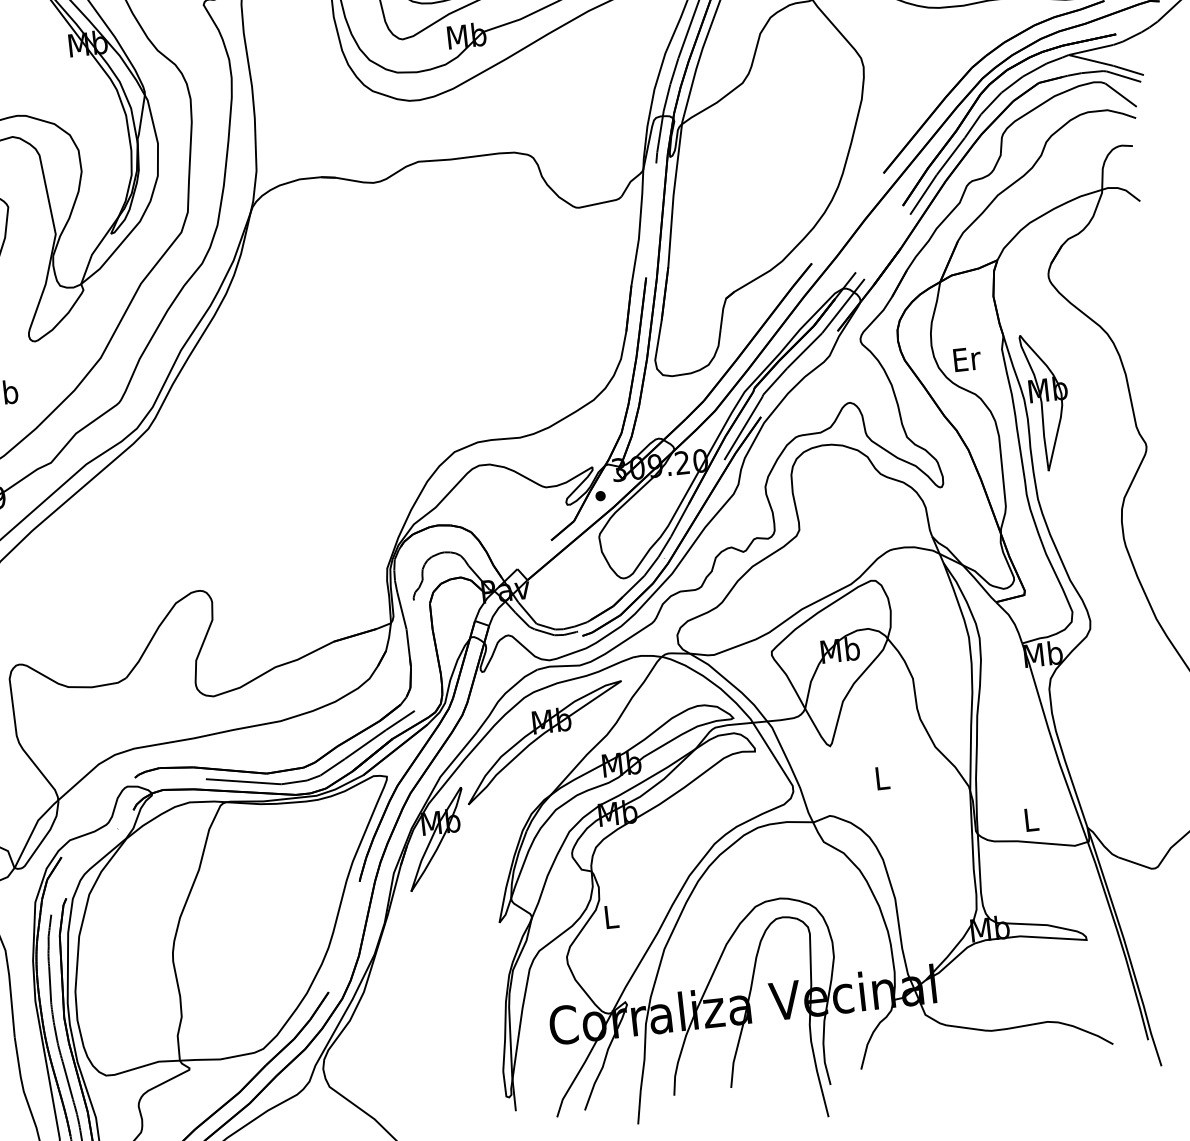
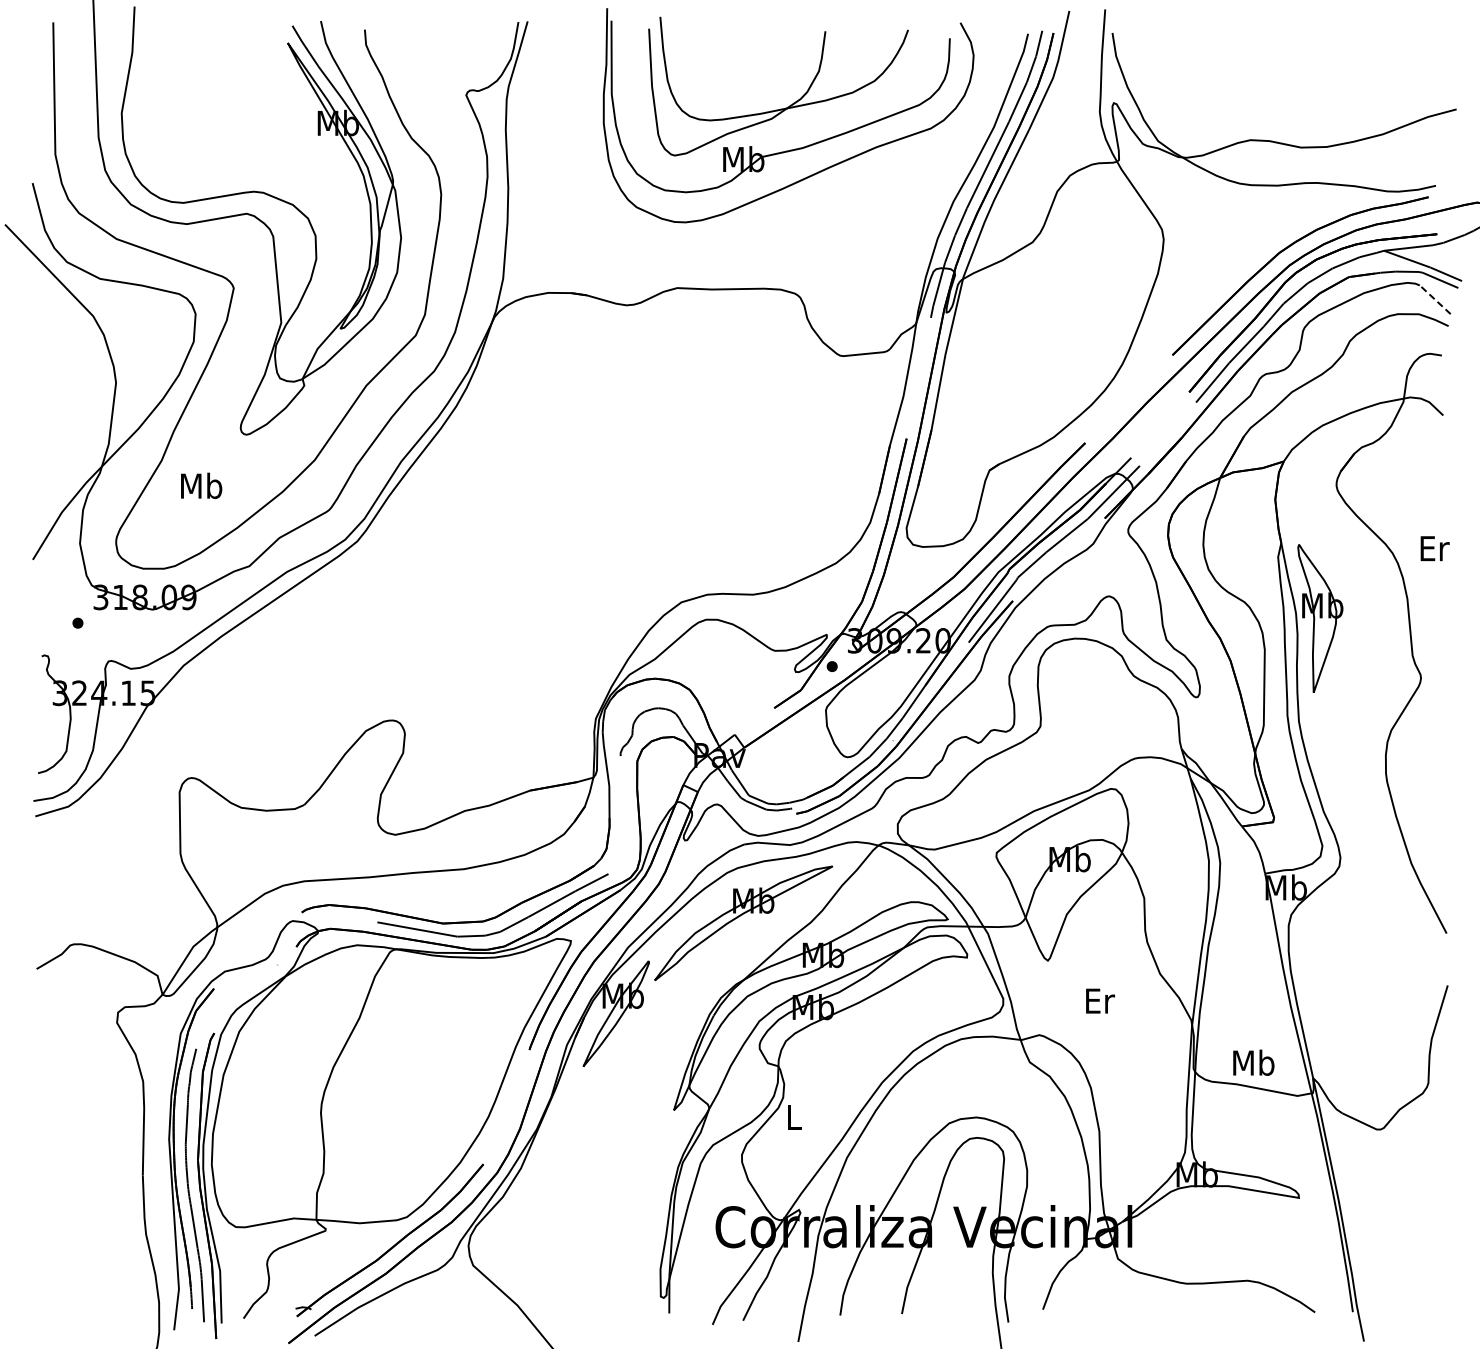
line: (1120, 94) -> (1434, 299), solid -> dashed
text: (966, 359) -> (1434, 548), moved
text: (882, 777) -> (1100, 1000), L -> Er
text: (1030, 819) -> (1253, 1062), L -> Mb

